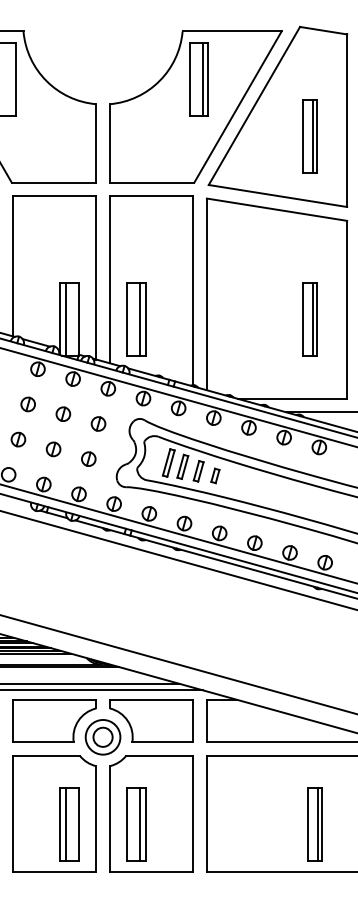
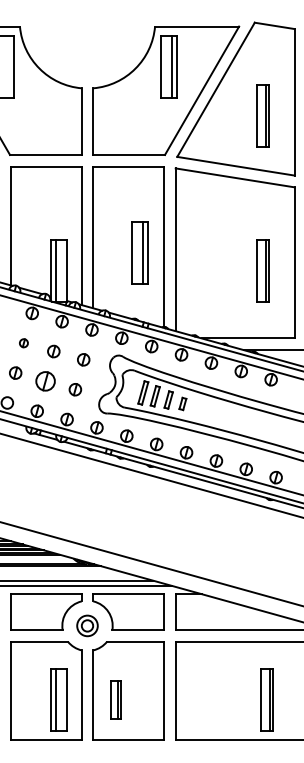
part: (136, 319) -> (139, 253), moved
part: (27, 404) -> (23, 343), size x0.7
part: (53, 449) -> (45, 381), size x1.6
part: (102, 737) -> (87, 626), size x0.7
part: (136, 824) -> (115, 699), size x0.6

